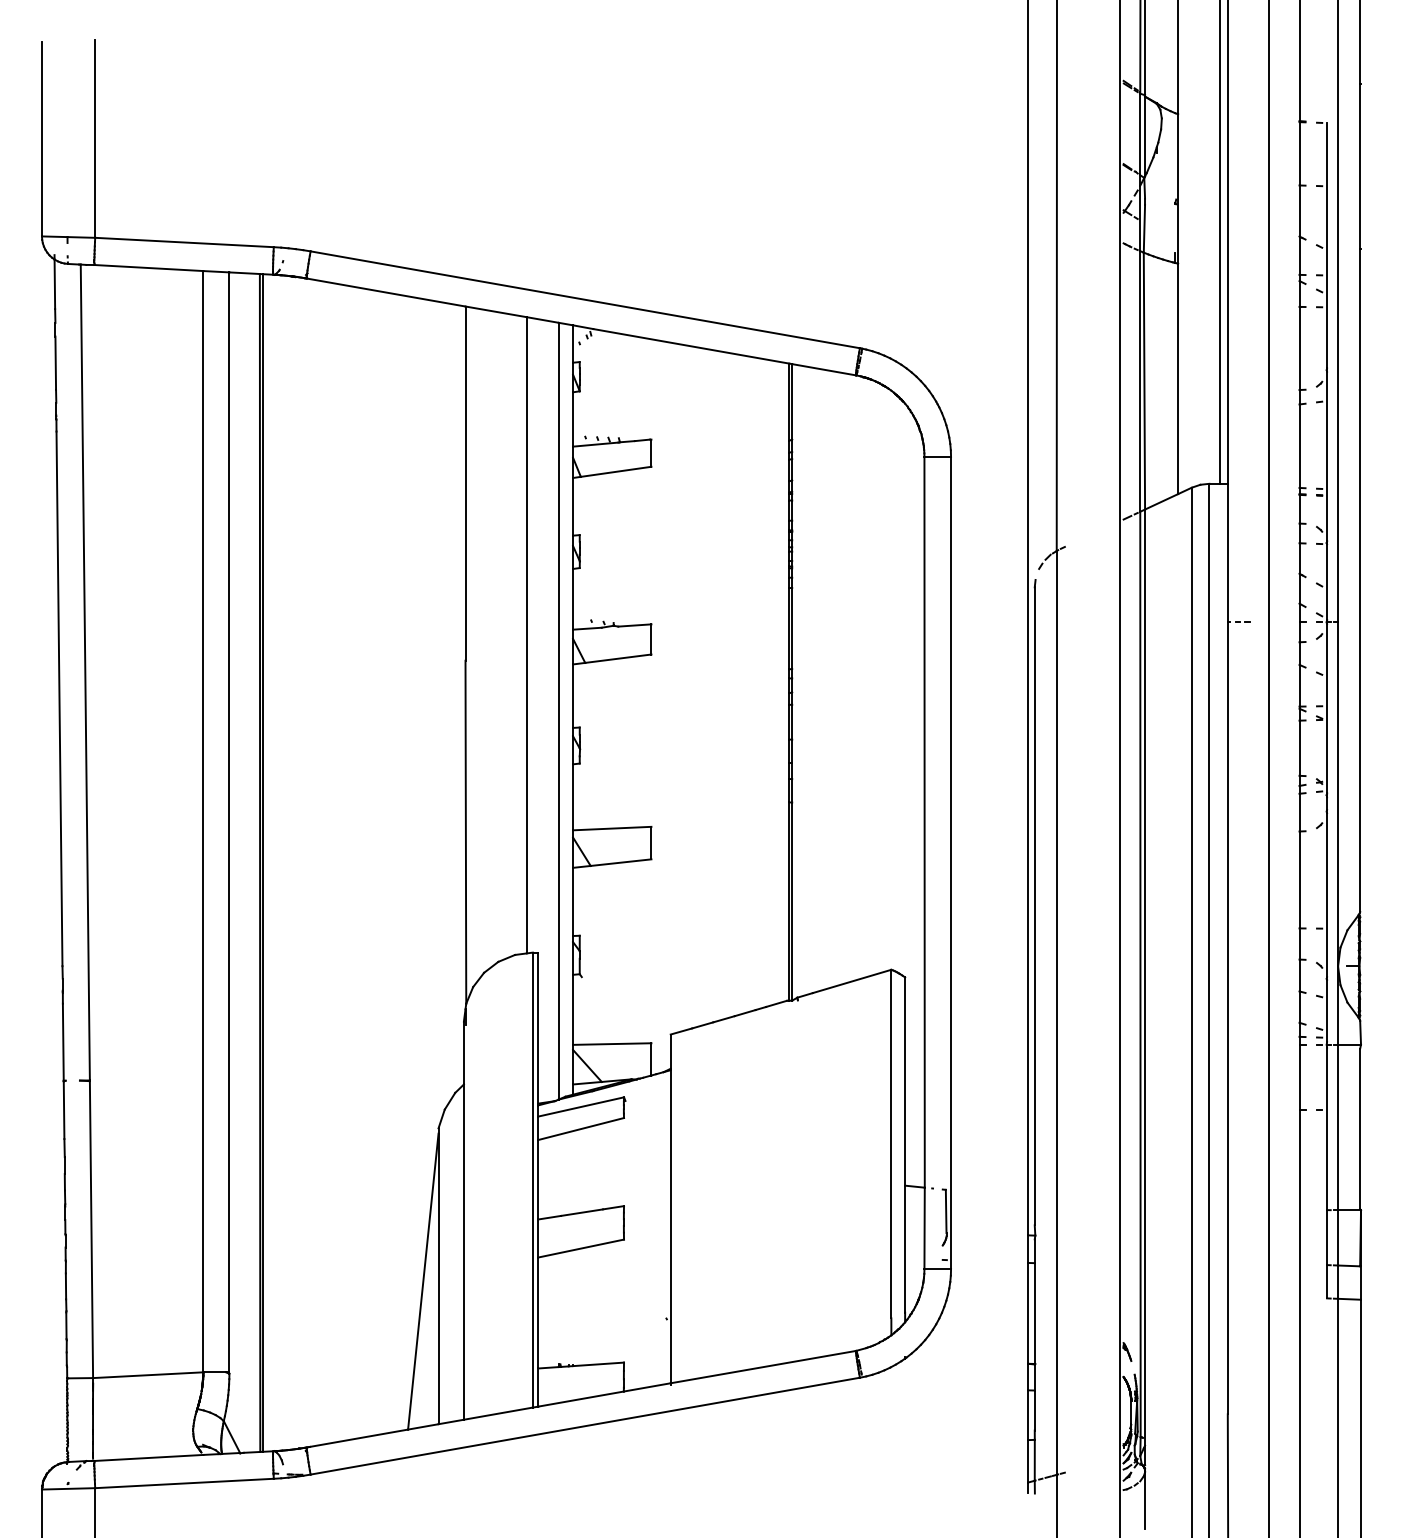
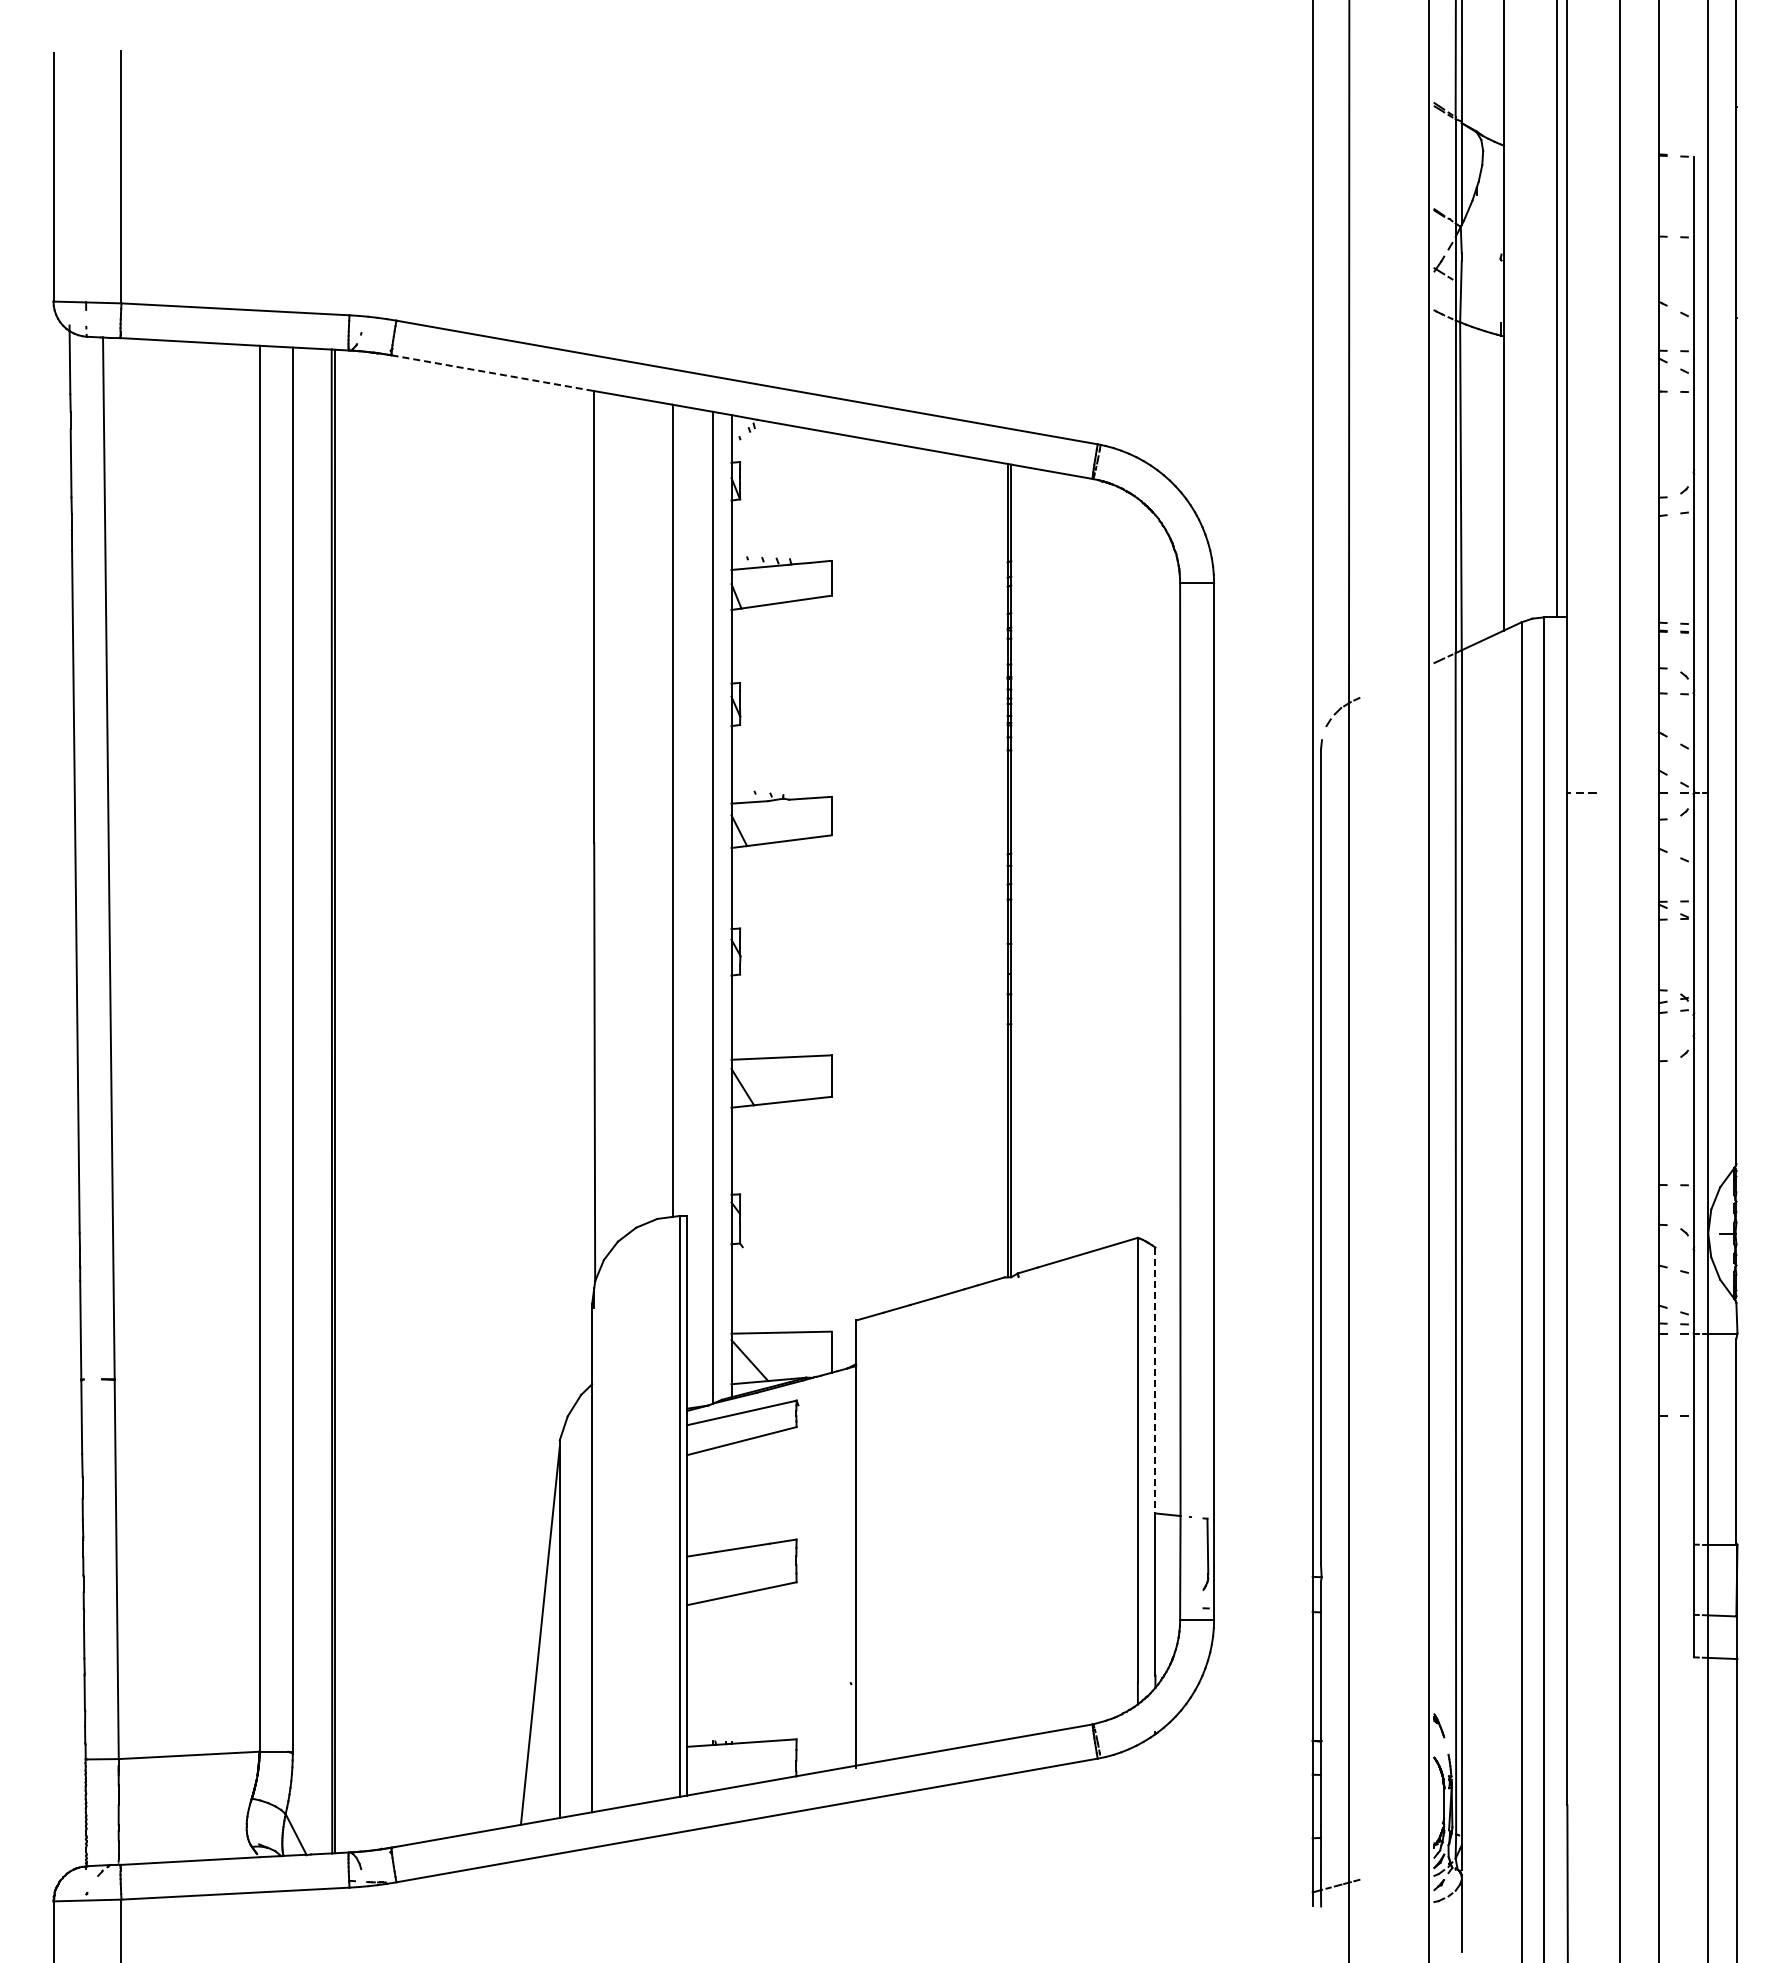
line: (385, 292) -> (492, 373), solid -> dashed
line: (905, 1081) -> (1155, 1380), solid -> dashed

